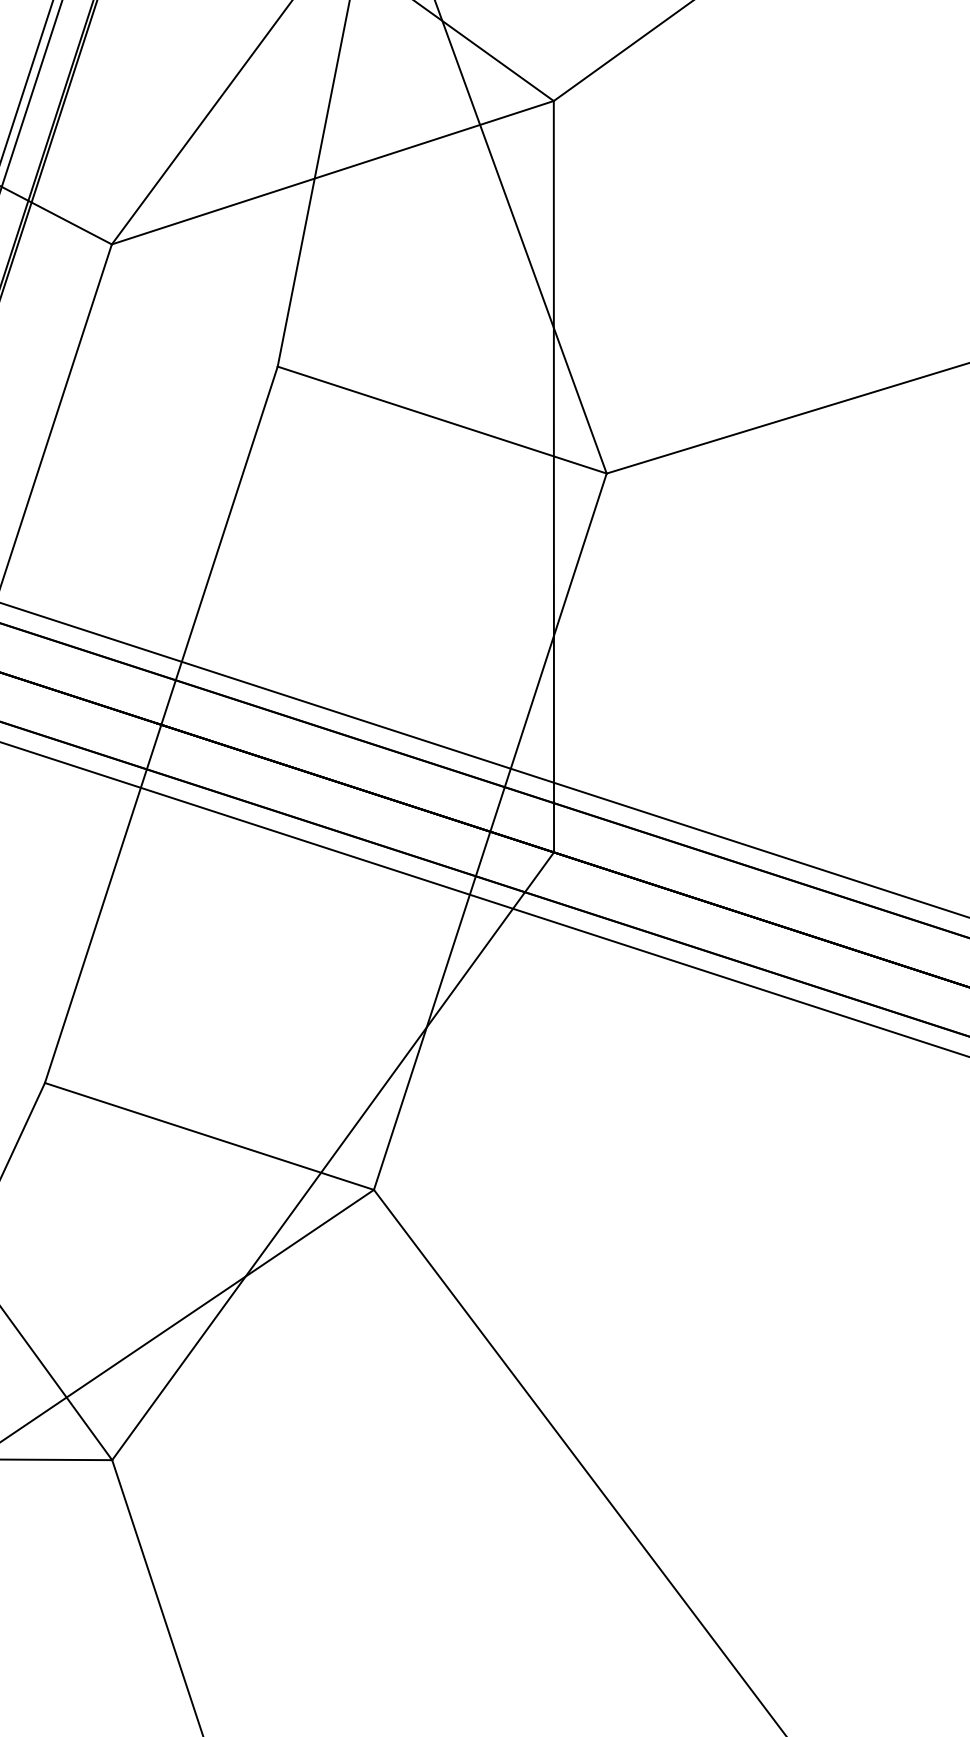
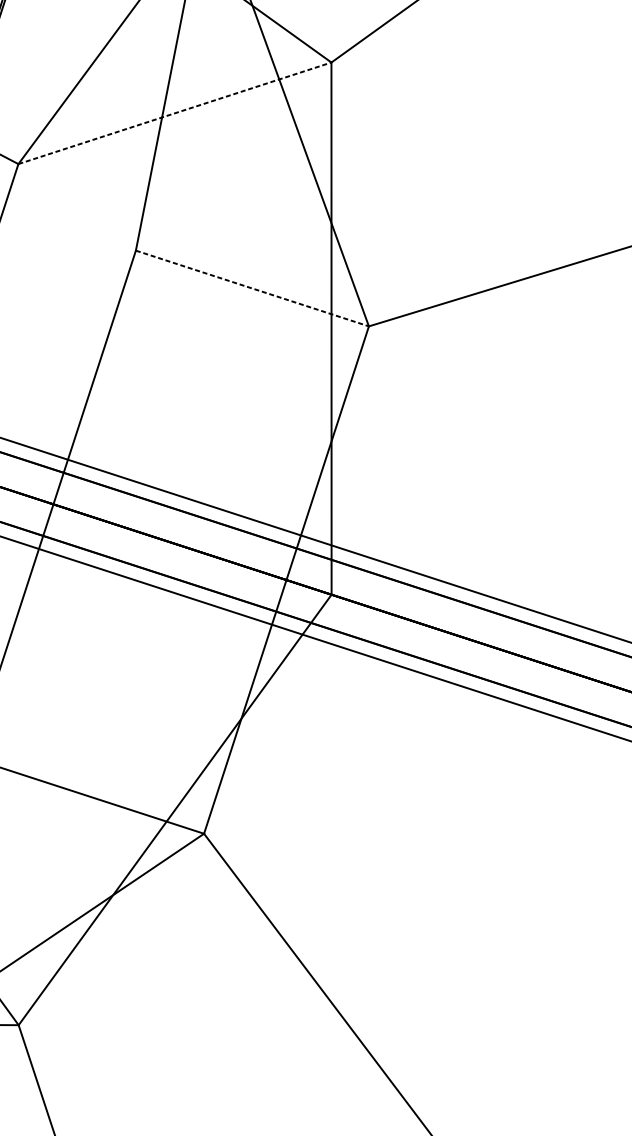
line: (333, 172) -> (175, 113), solid -> dashed
line: (442, 420) -> (252, 288), solid -> dashed

